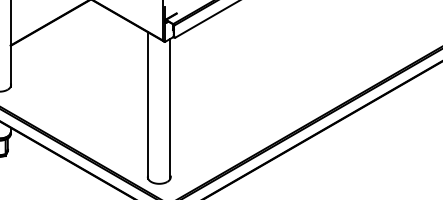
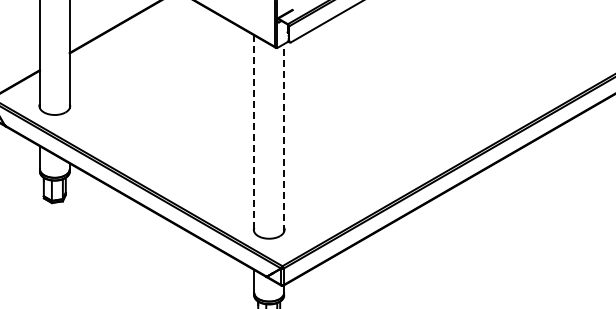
line: (148, 106) -> (254, 134), solid -> dashed
line: (170, 109) -> (284, 138), solid -> dashed

